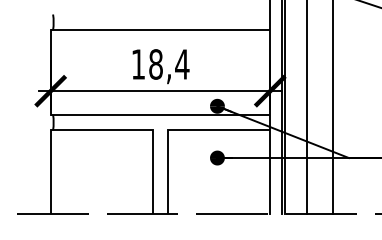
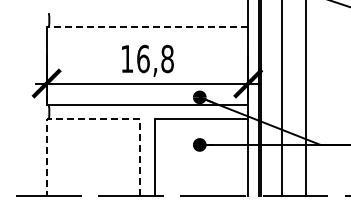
line: (160, 30) -> (147, 27), solid -> dashed
text: (169, 63) -> (155, 58), 18,4 -> 16,8
line: (101, 130) -> (93, 119), solid -> dashed

